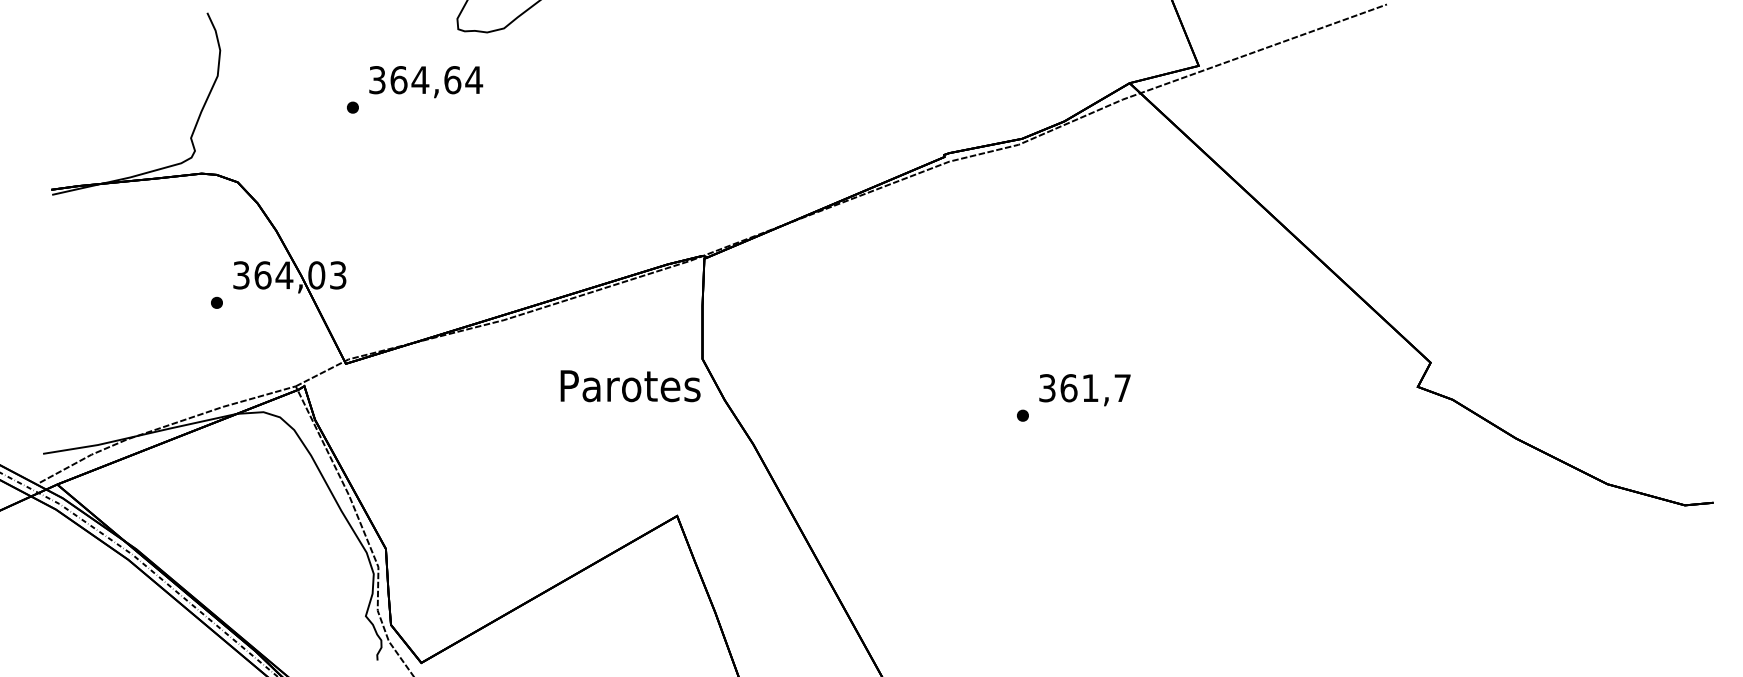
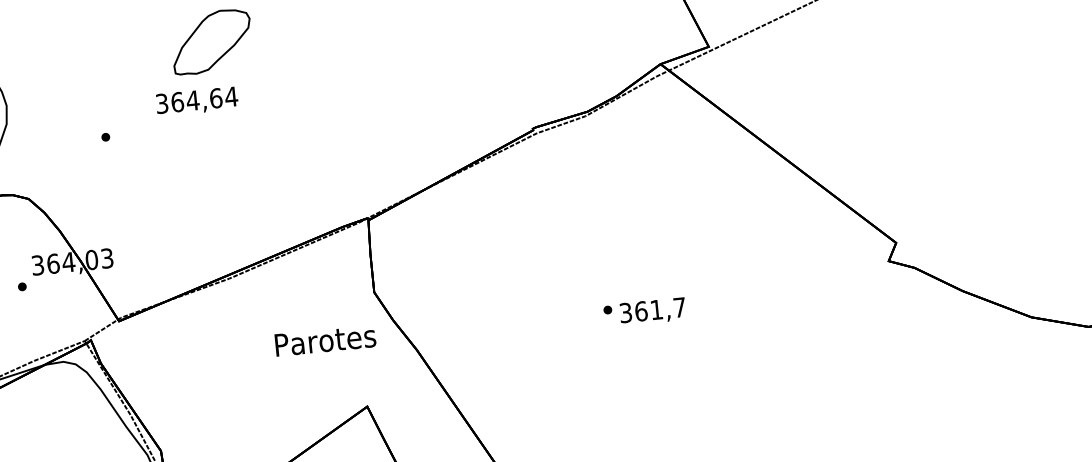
text: (426, 82) -> (197, 101), moved
text: (630, 386) -> (325, 340), moved
text: (1084, 390) -> (652, 311), moved

